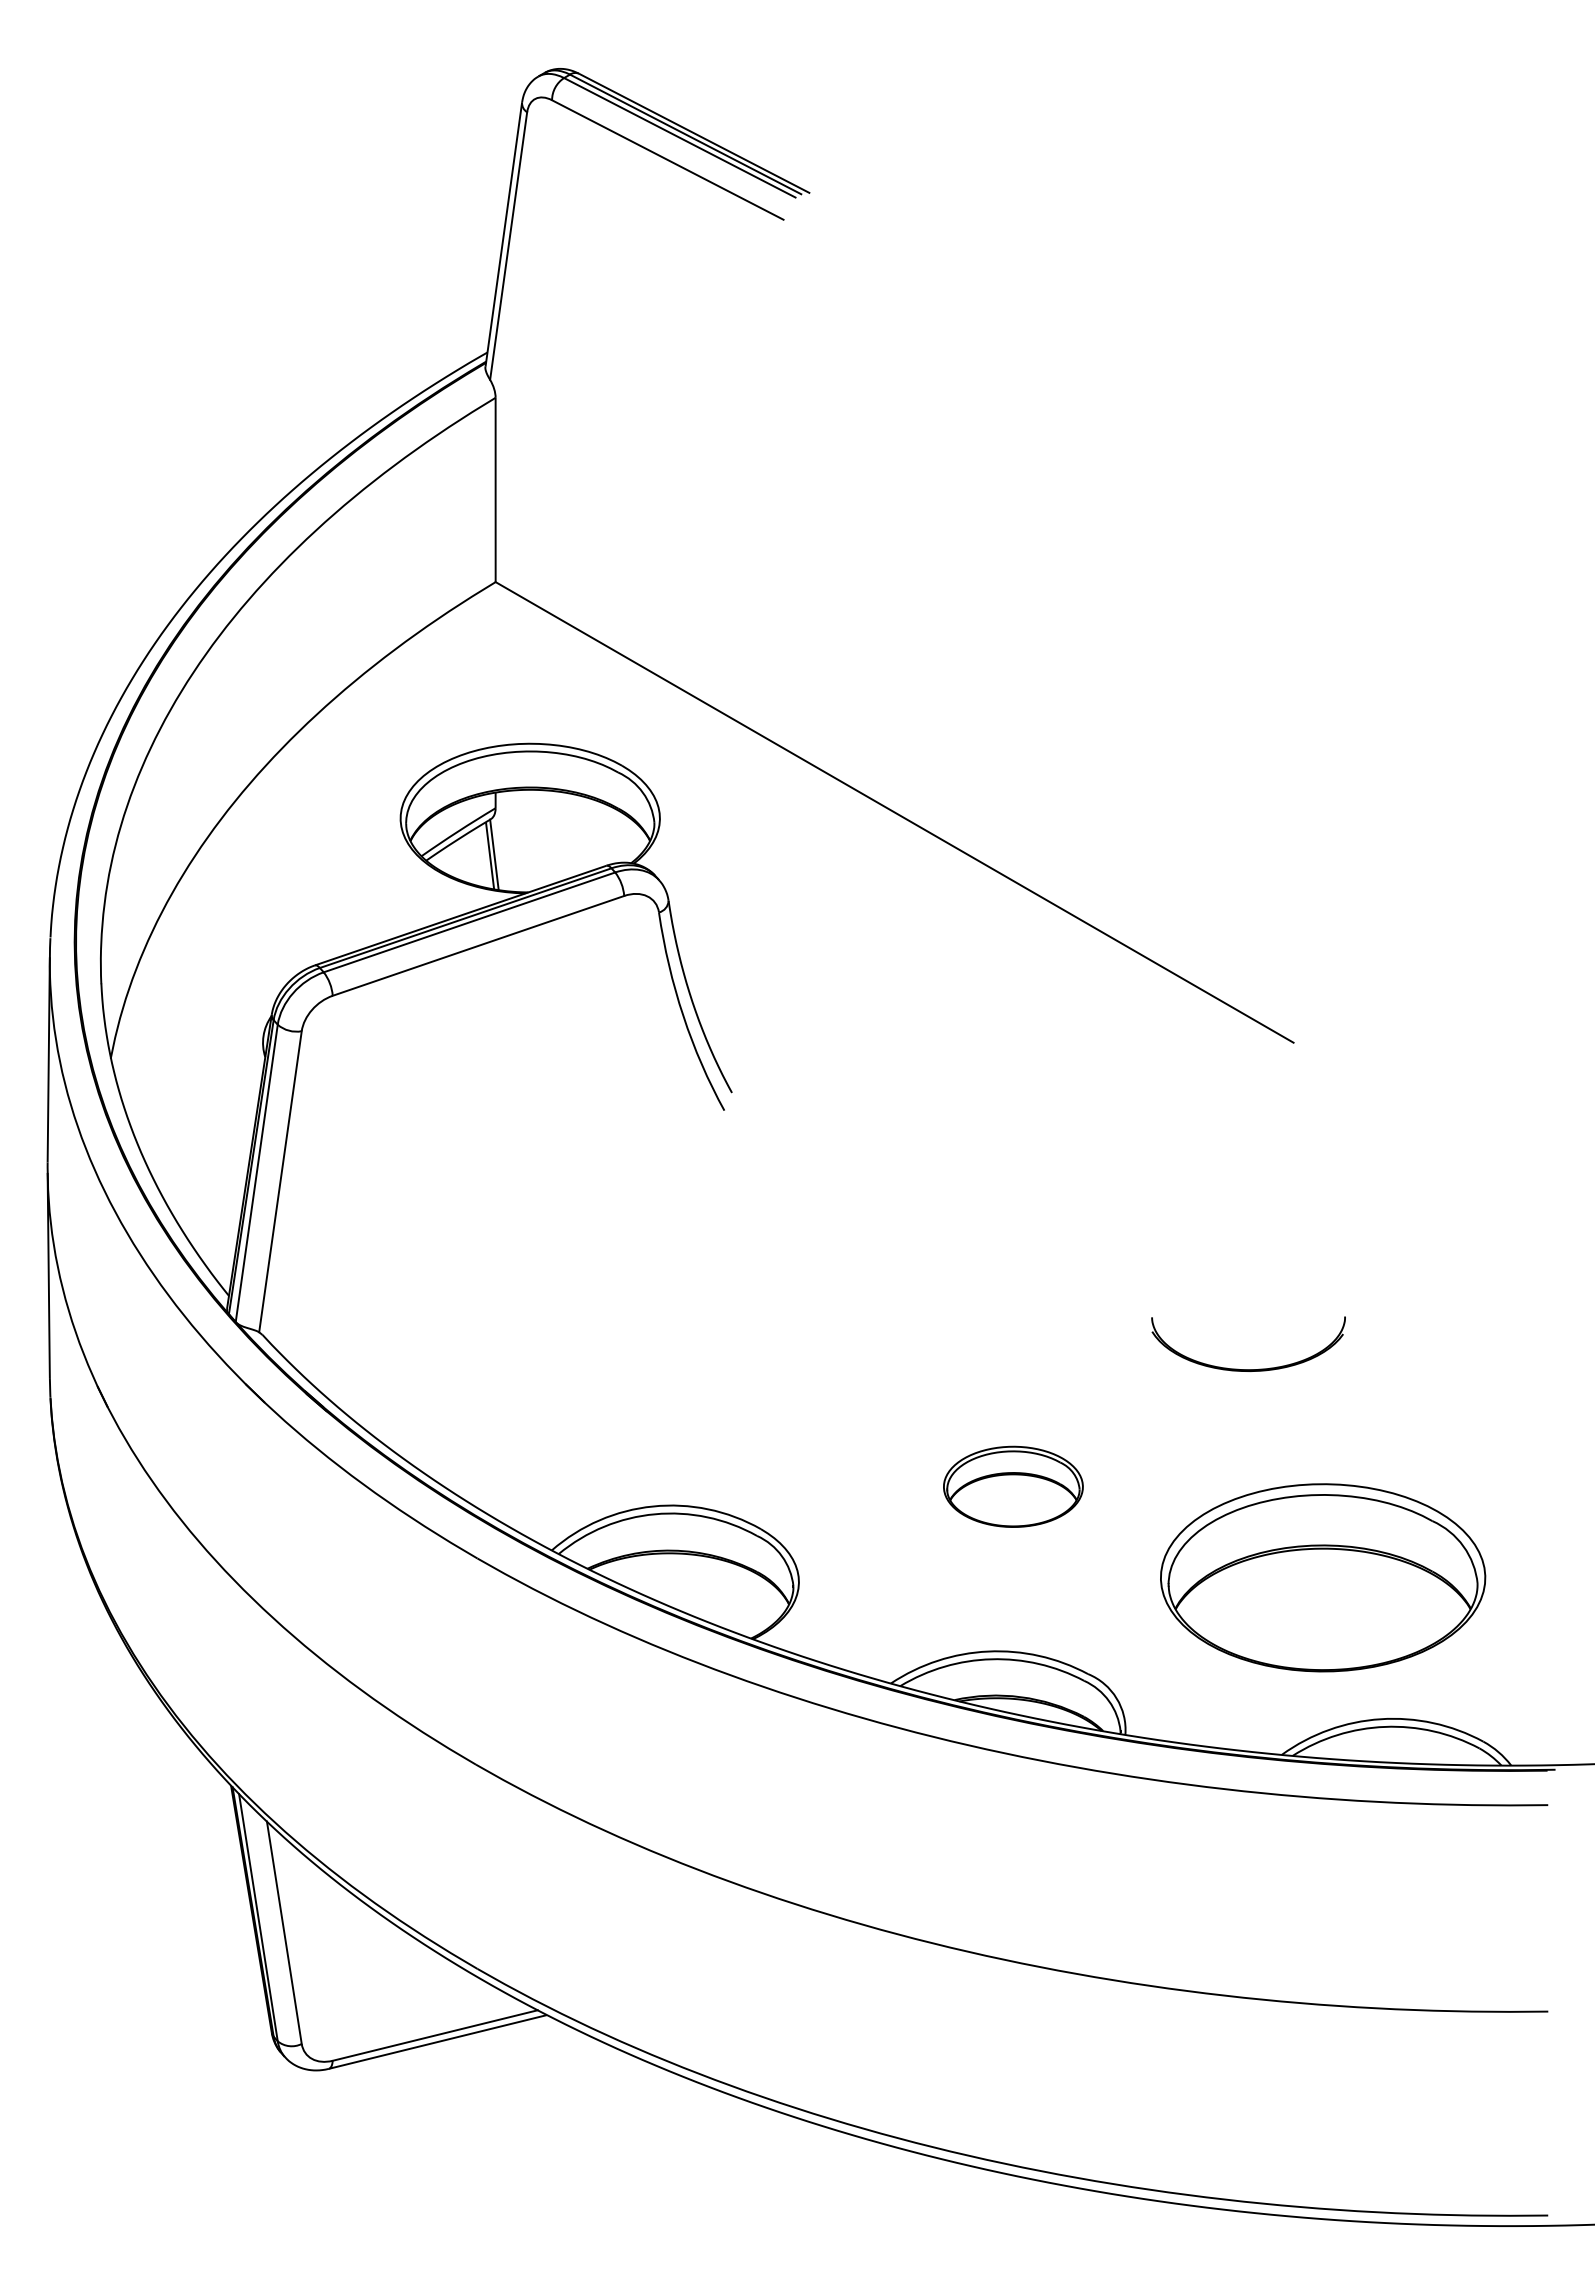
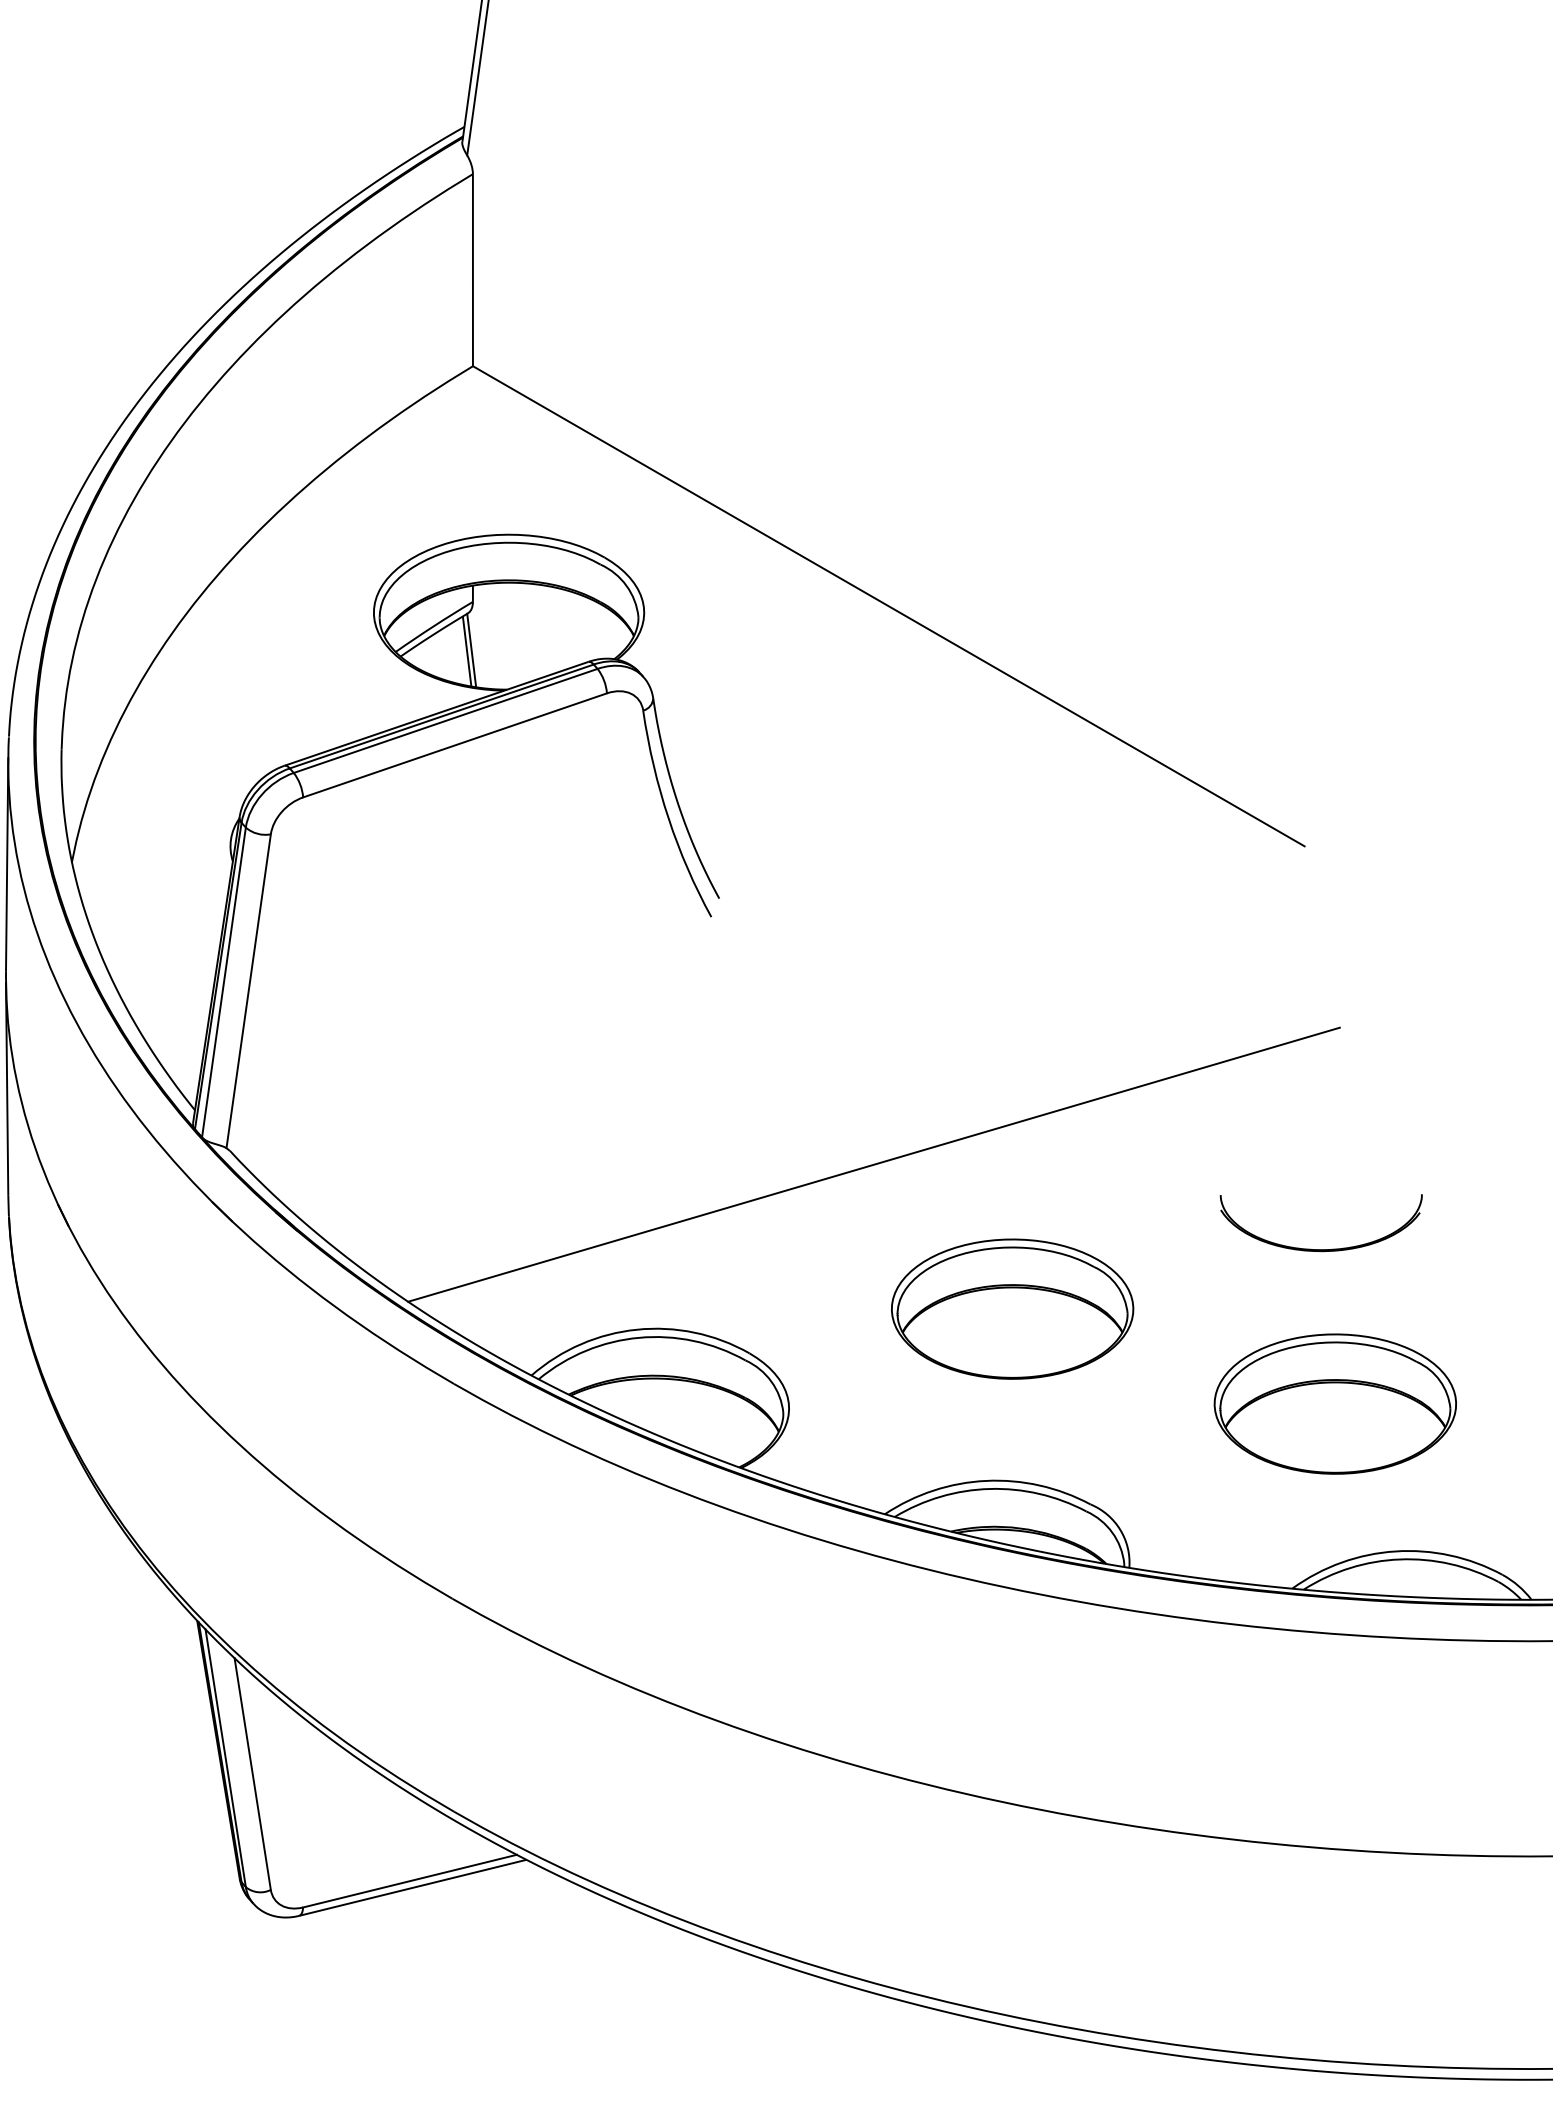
line: (880, 1347) -> (874, 1163), added
part: (1248, 1369) -> (1321, 1249), moved
part: (1013, 1486) -> (1012, 1308), size x1.67
part: (1322, 1577) -> (1334, 1403), size x0.71

